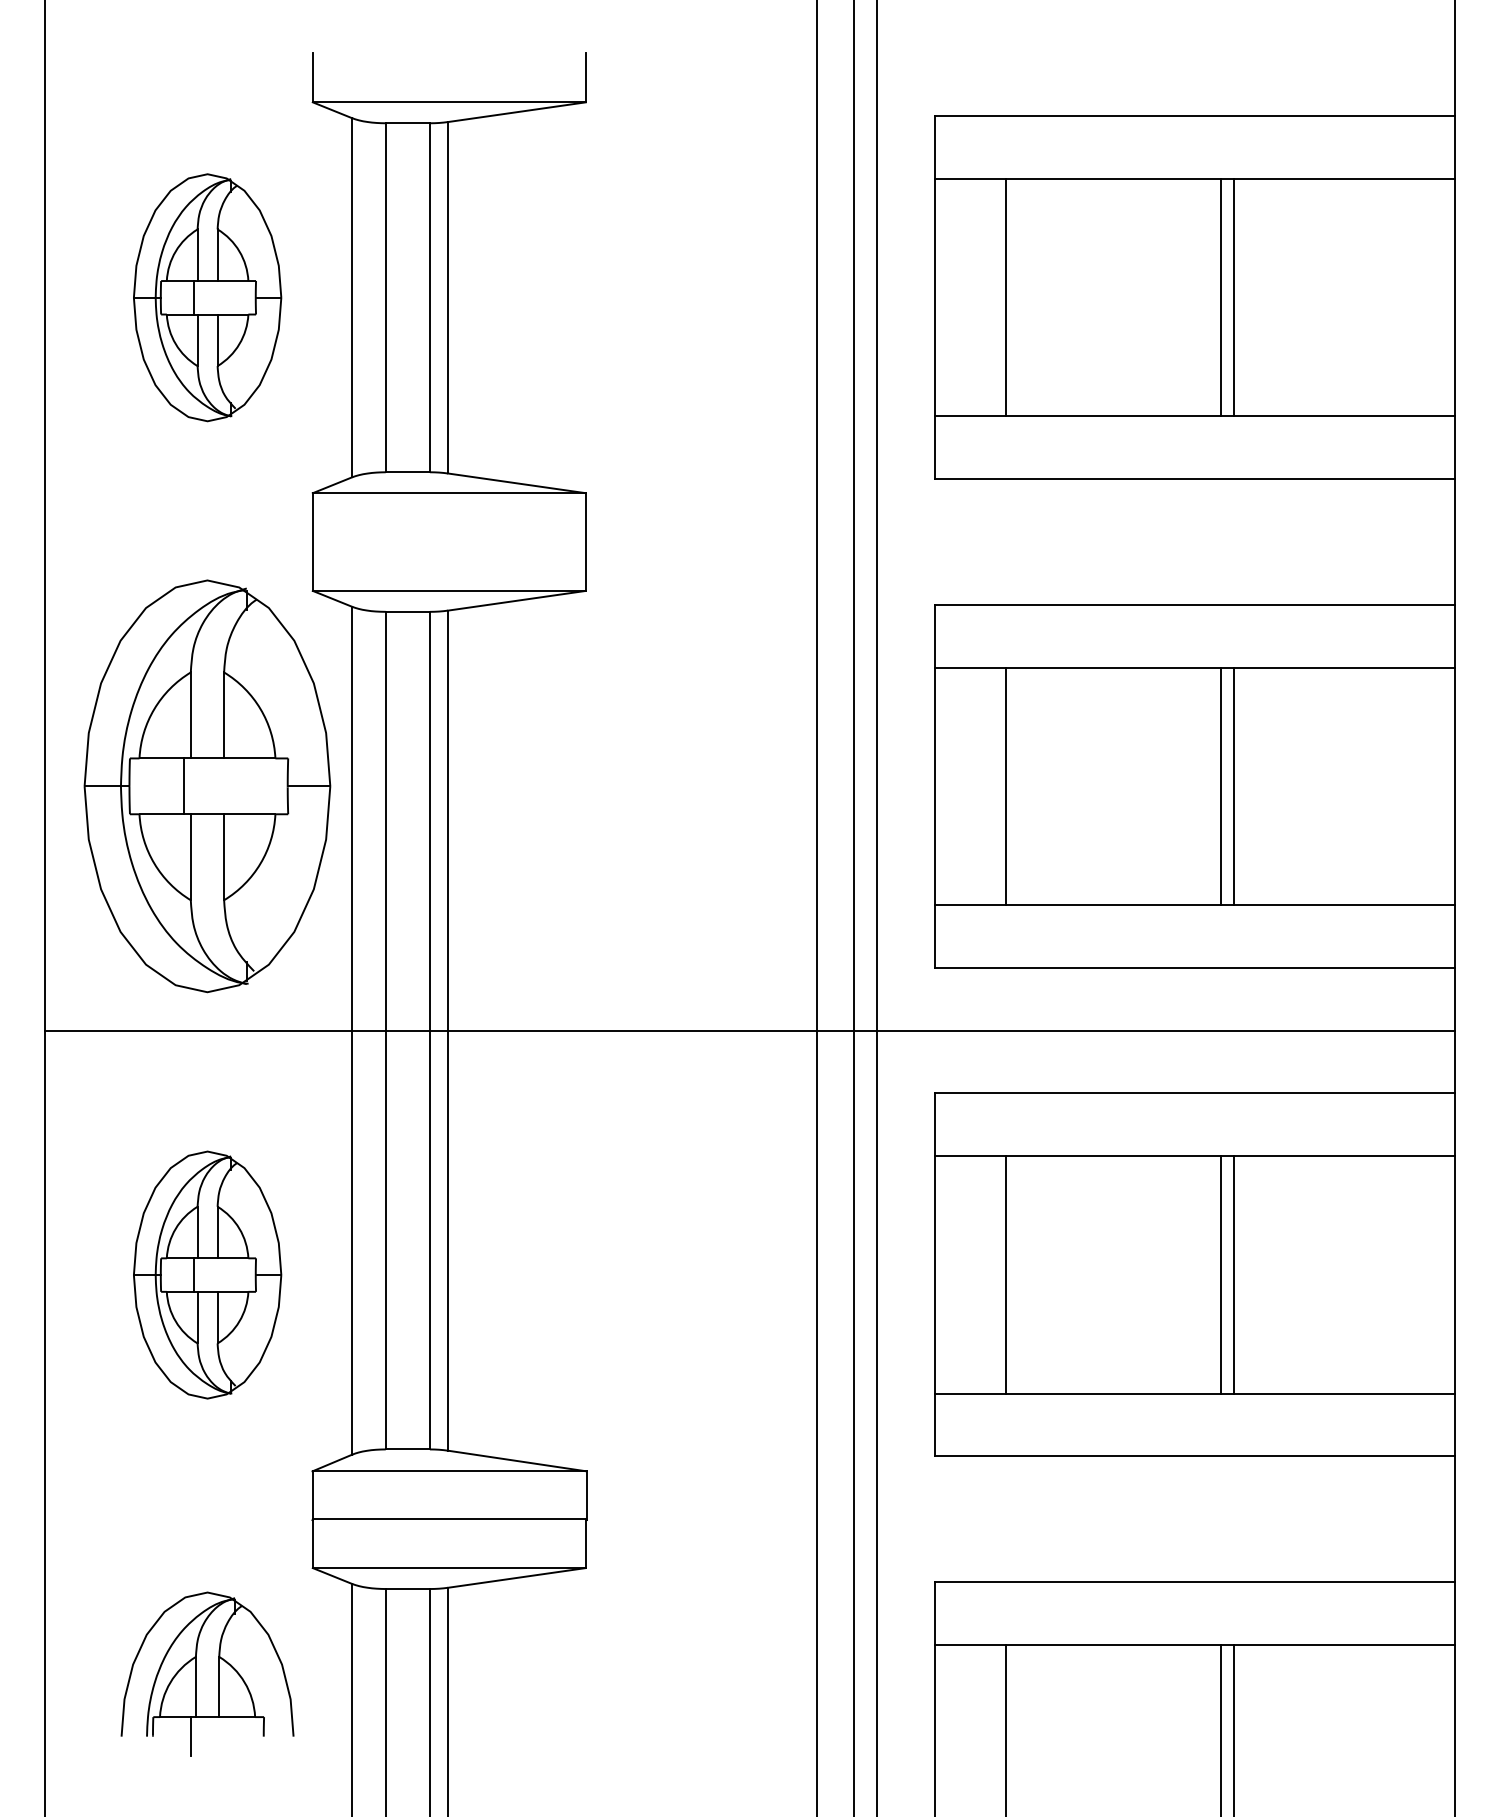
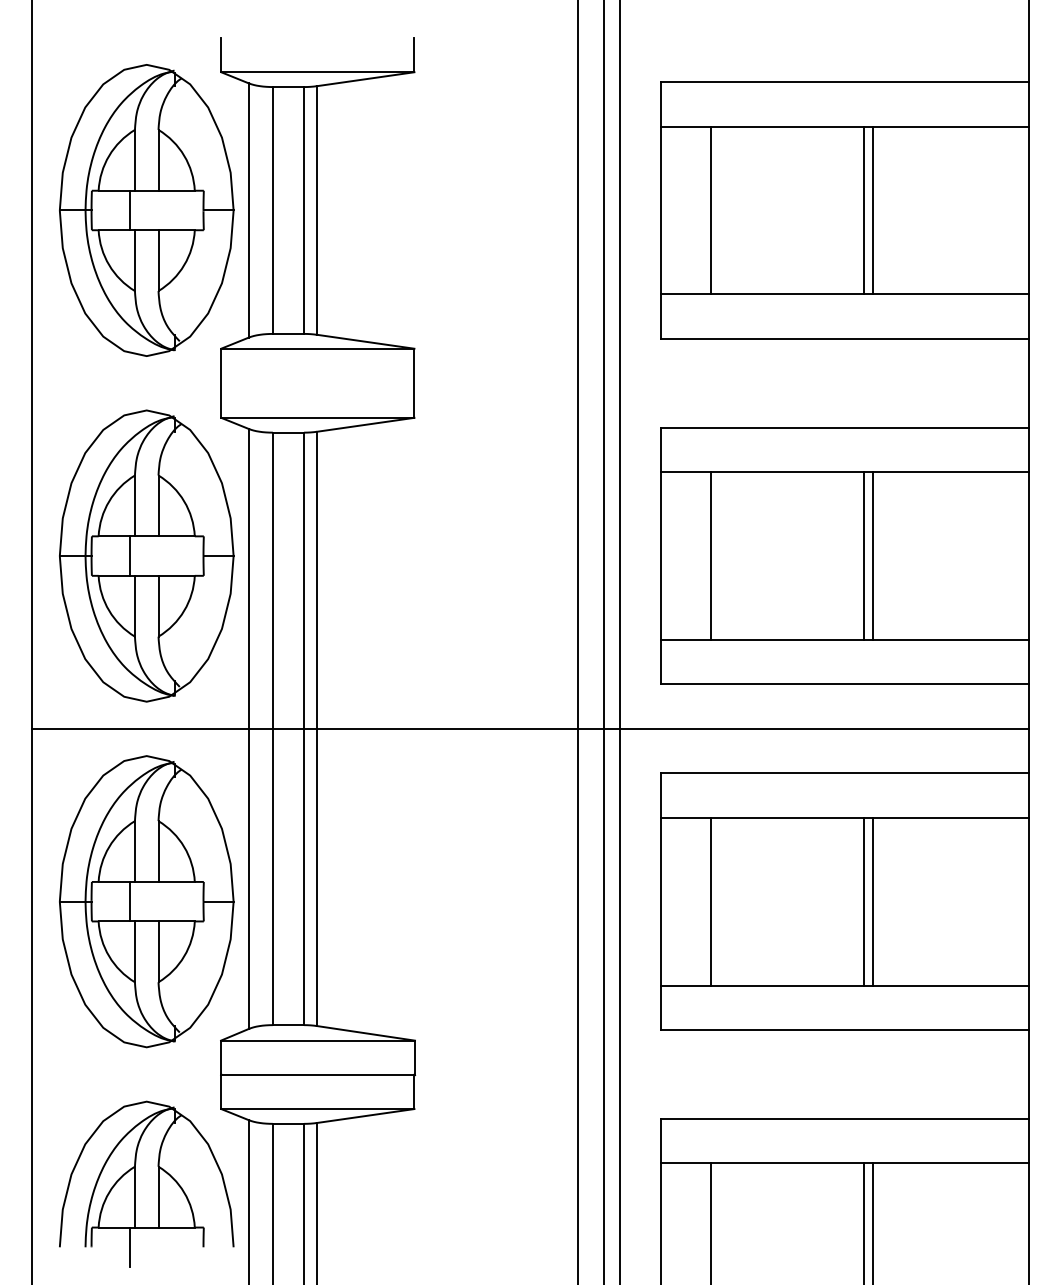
part: (207, 297) -> (146, 210), size x1.67
part: (207, 1274) -> (146, 901), size x1.67
part: (207, 1673) -> (146, 1183), size x1.43

